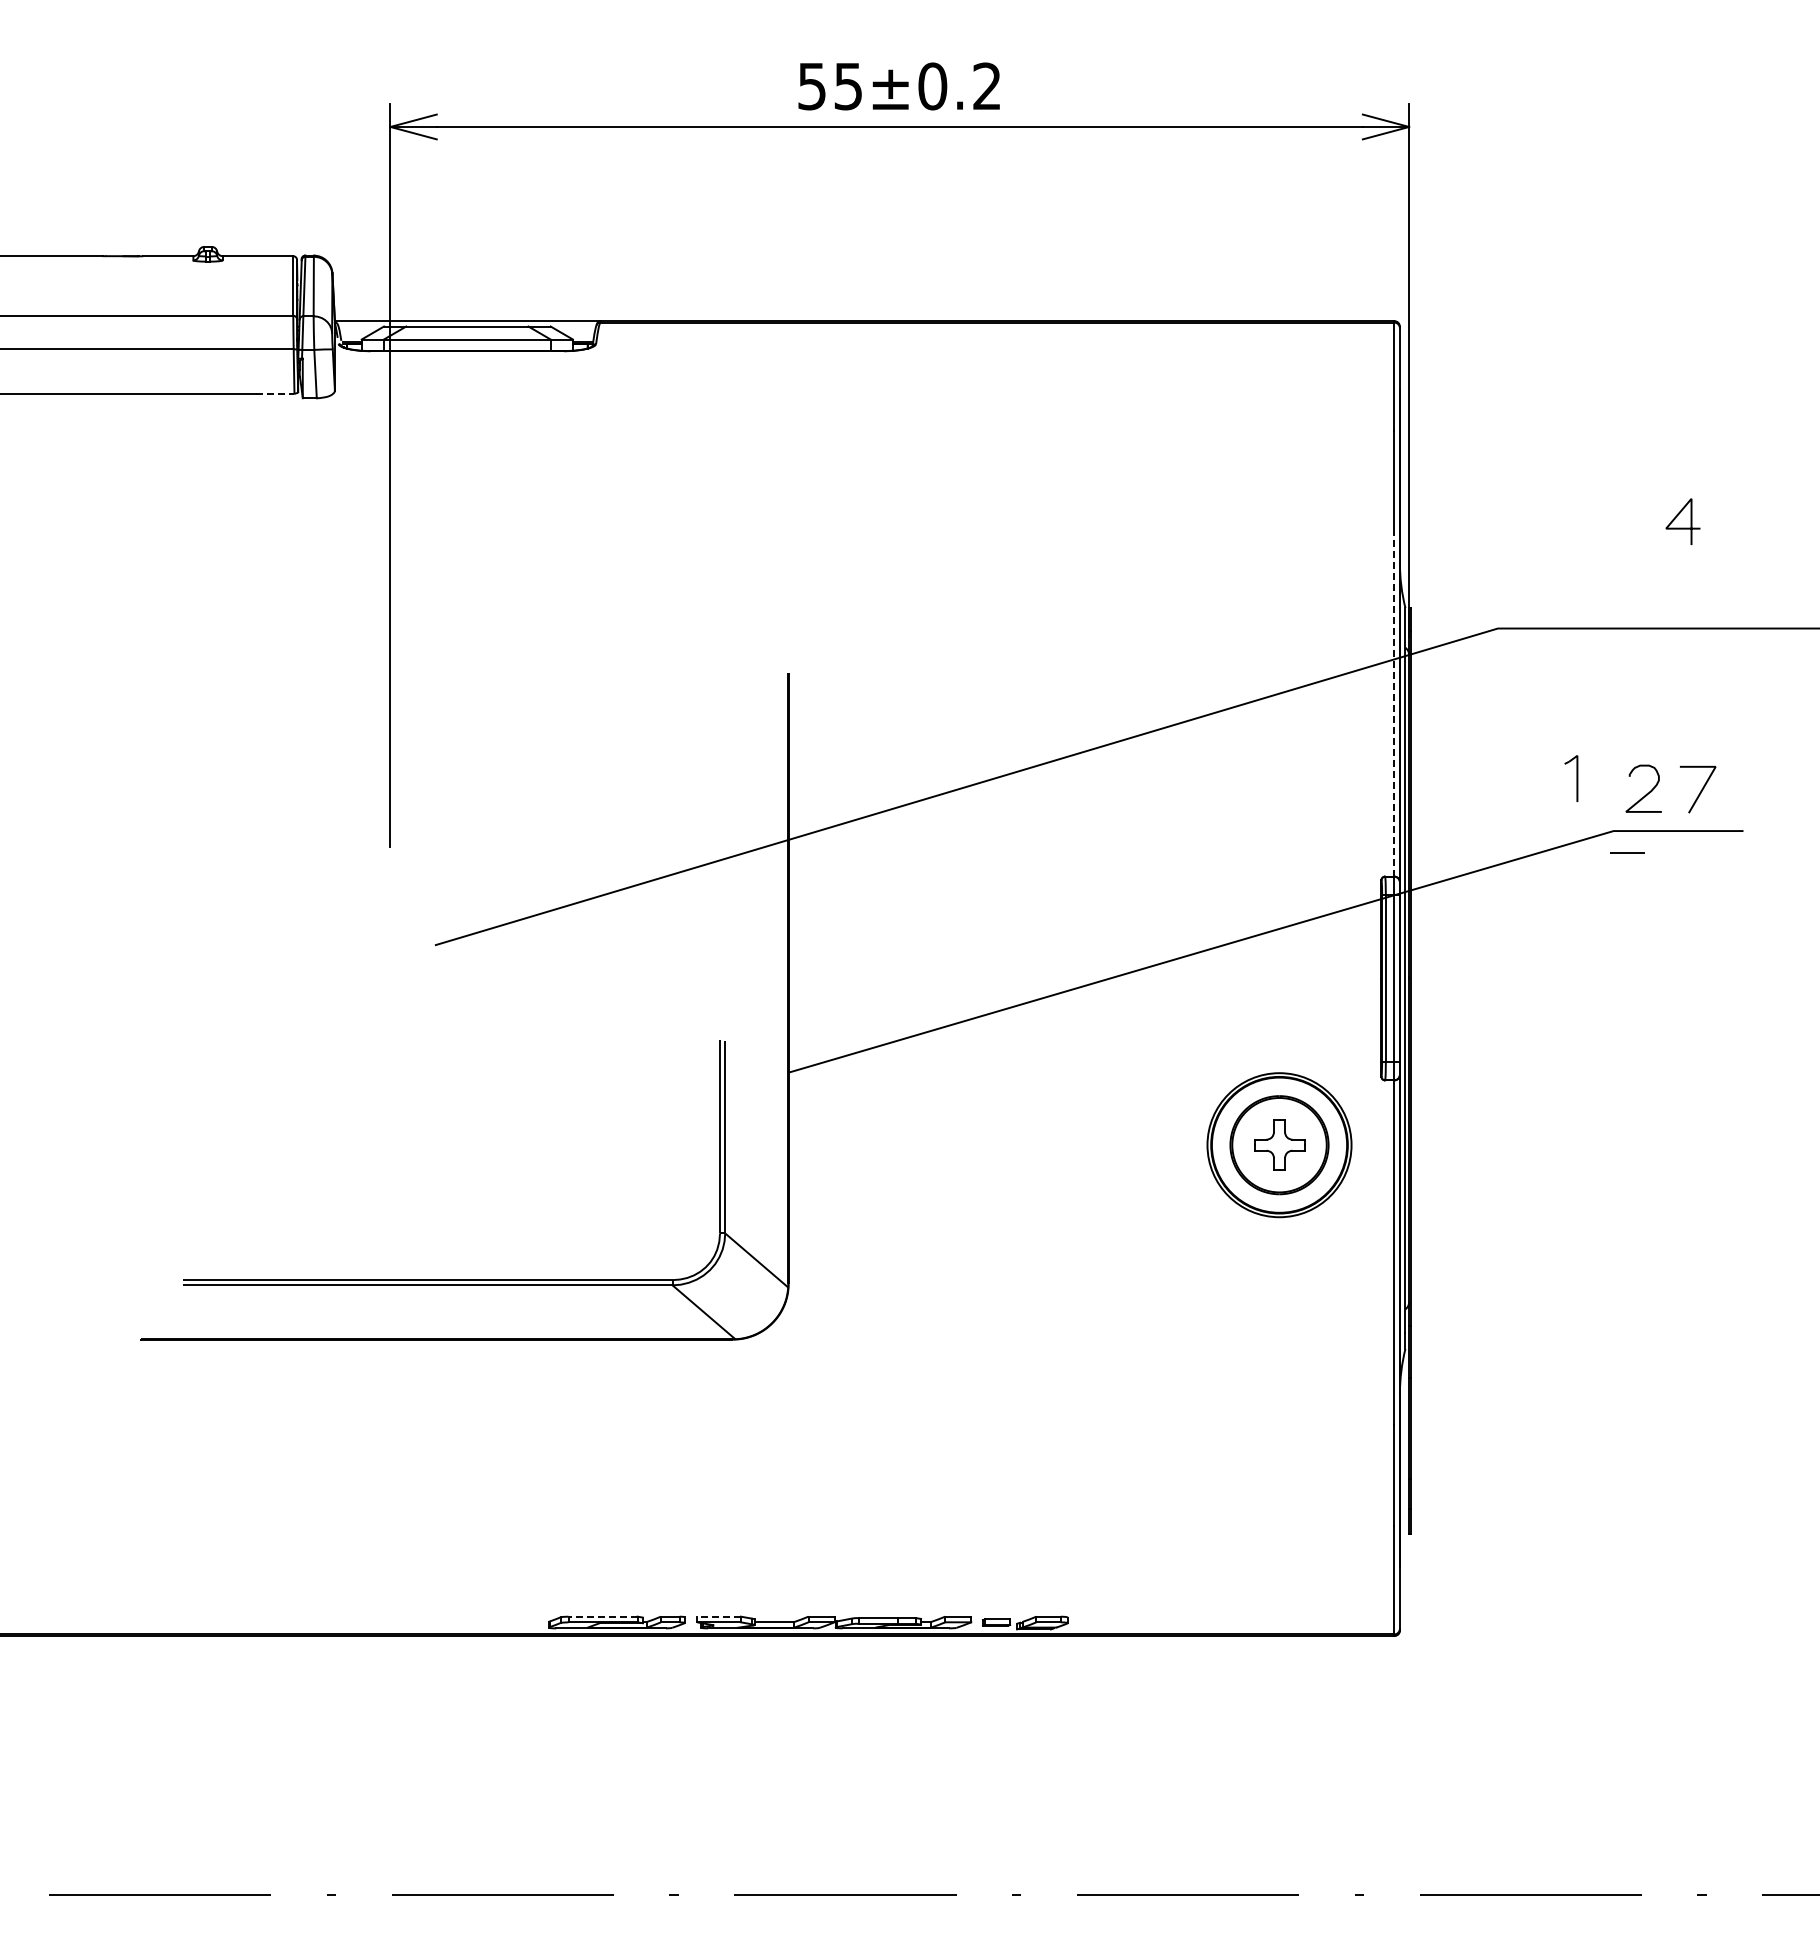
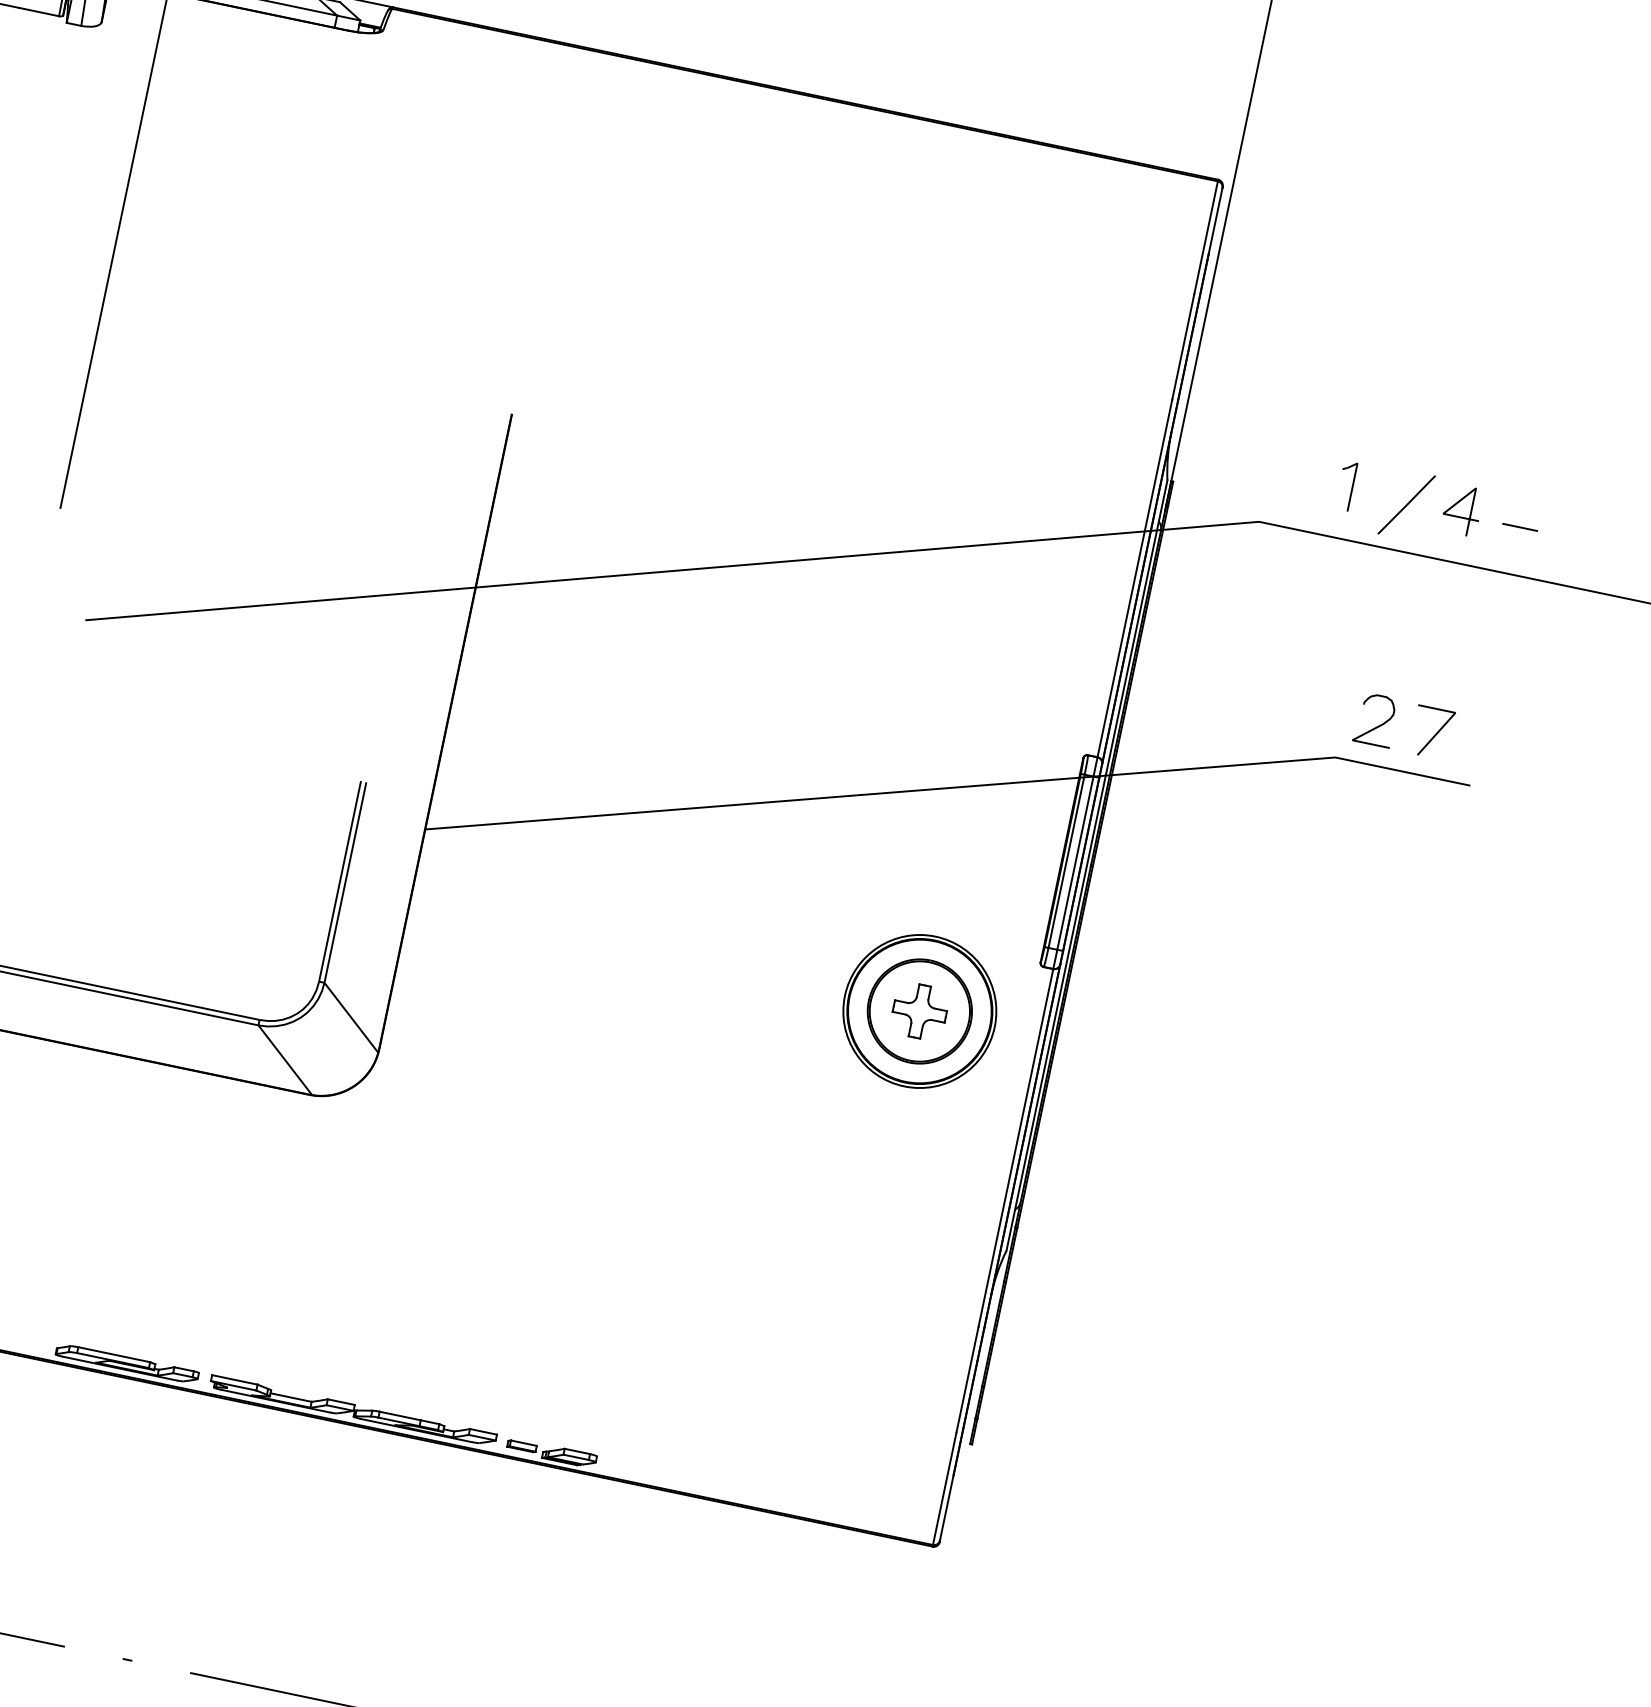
line: (275, 393) -> (39, 12), dashed -> solid
line: (1682, 527) -> (1460, 516), moved
line: (1630, 584) -> (1406, 504), added
line: (1394, 704) -> (1135, 578), dashed -> solid
part: (1571, 778) -> (1346, 485), moved
line: (1627, 852) -> (1520, 526), moved
line: (603, 1616) -> (114, 1354), dashed -> solid
line: (719, 1616) -> (235, 1379), dashed -> solid

